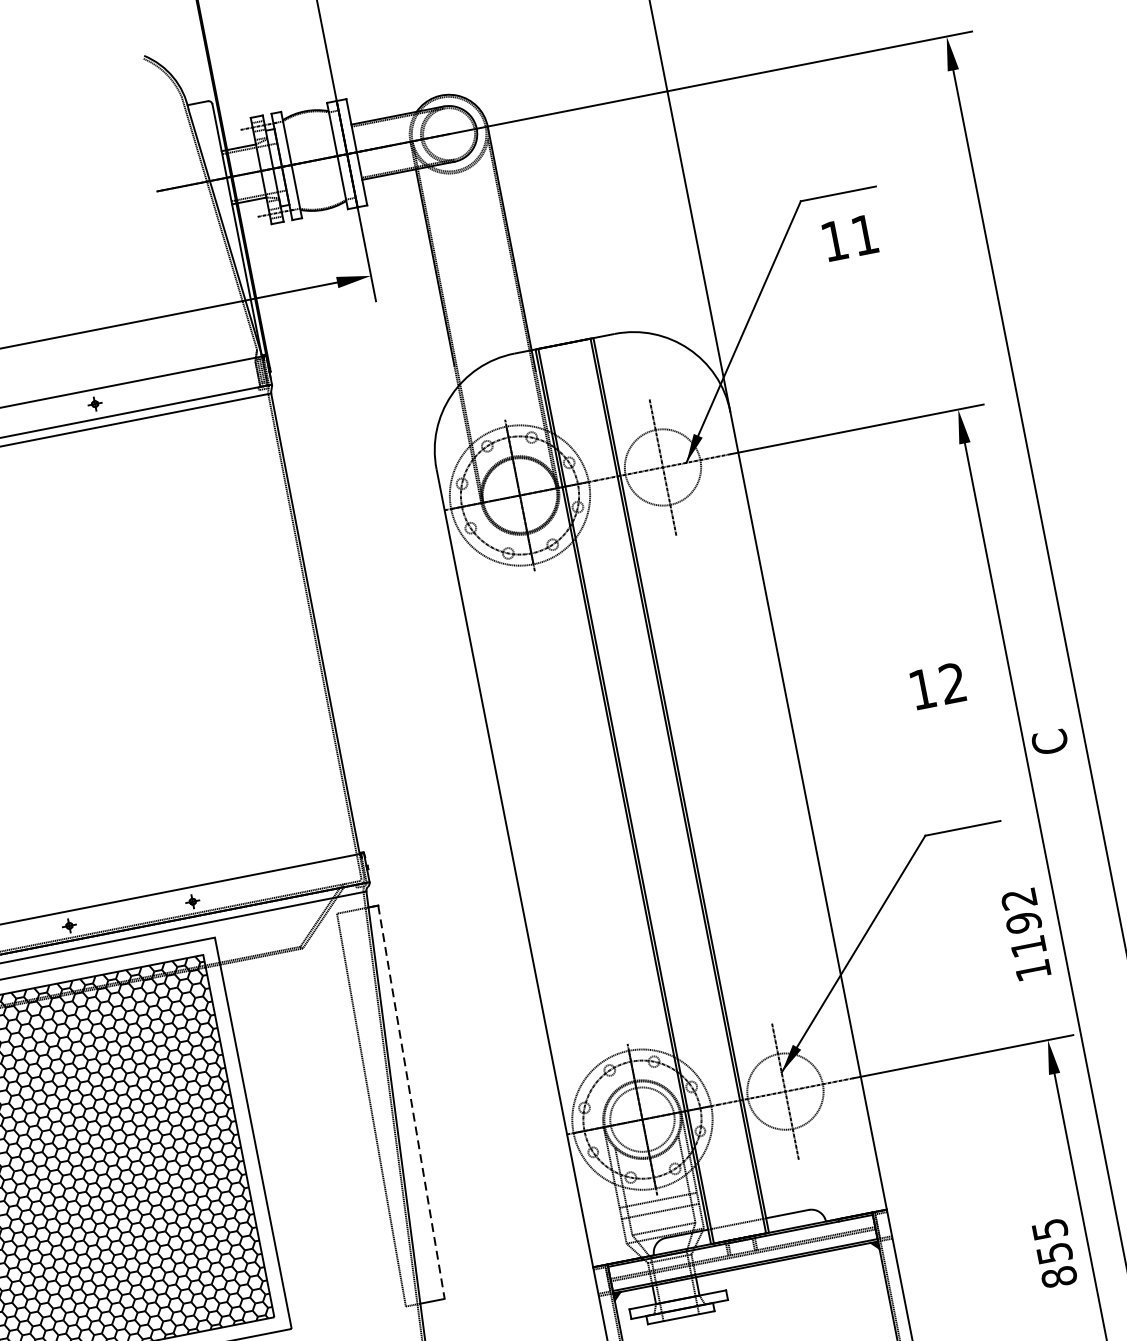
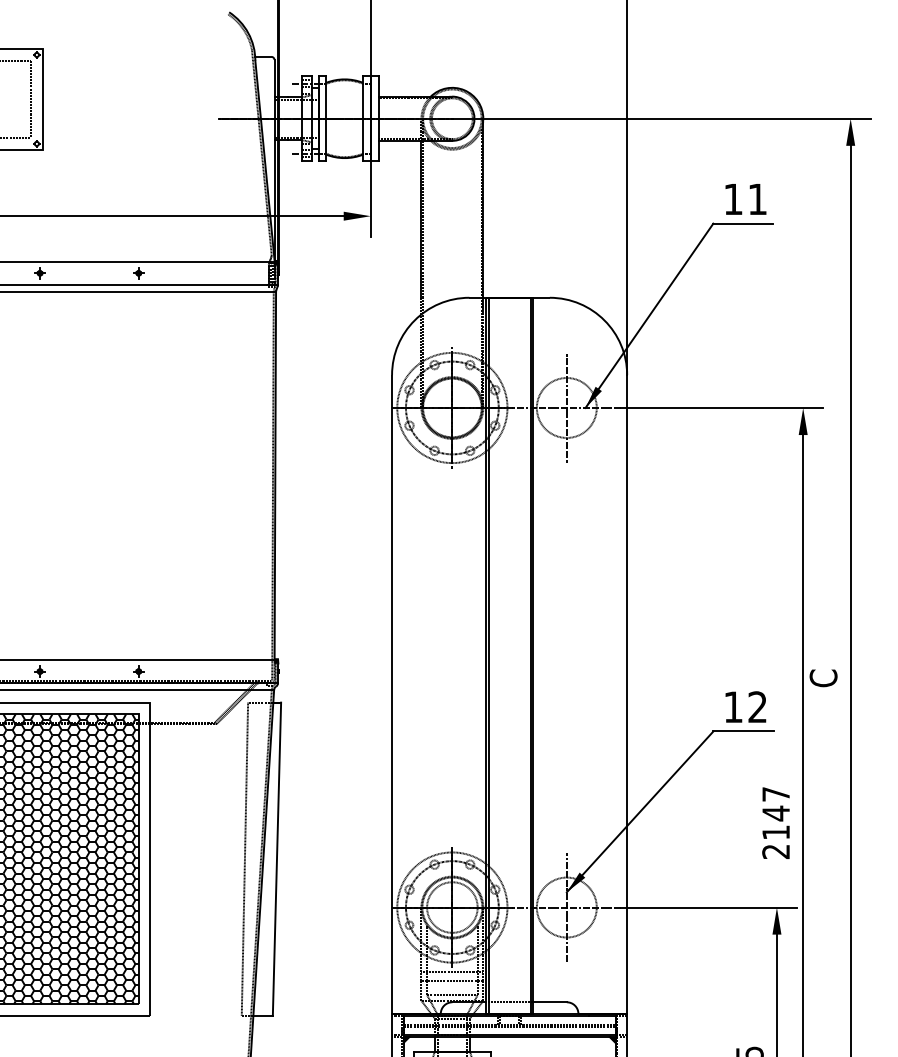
text: (849, 238) -> (745, 199), moved
text: (937, 685) -> (745, 706), moved
text: (1026, 935) -> (776, 823), 1192 -> 2147
line: (410, 1102) -> (276, 859), dashed -> solid

